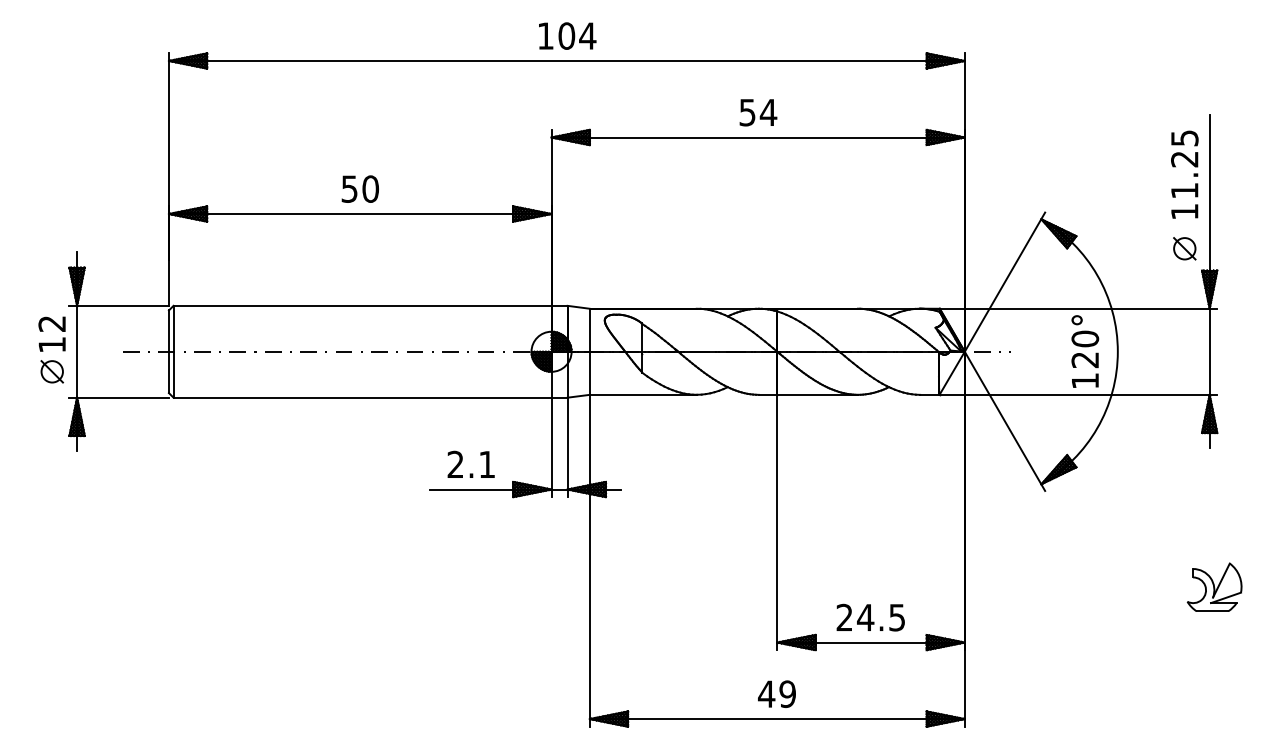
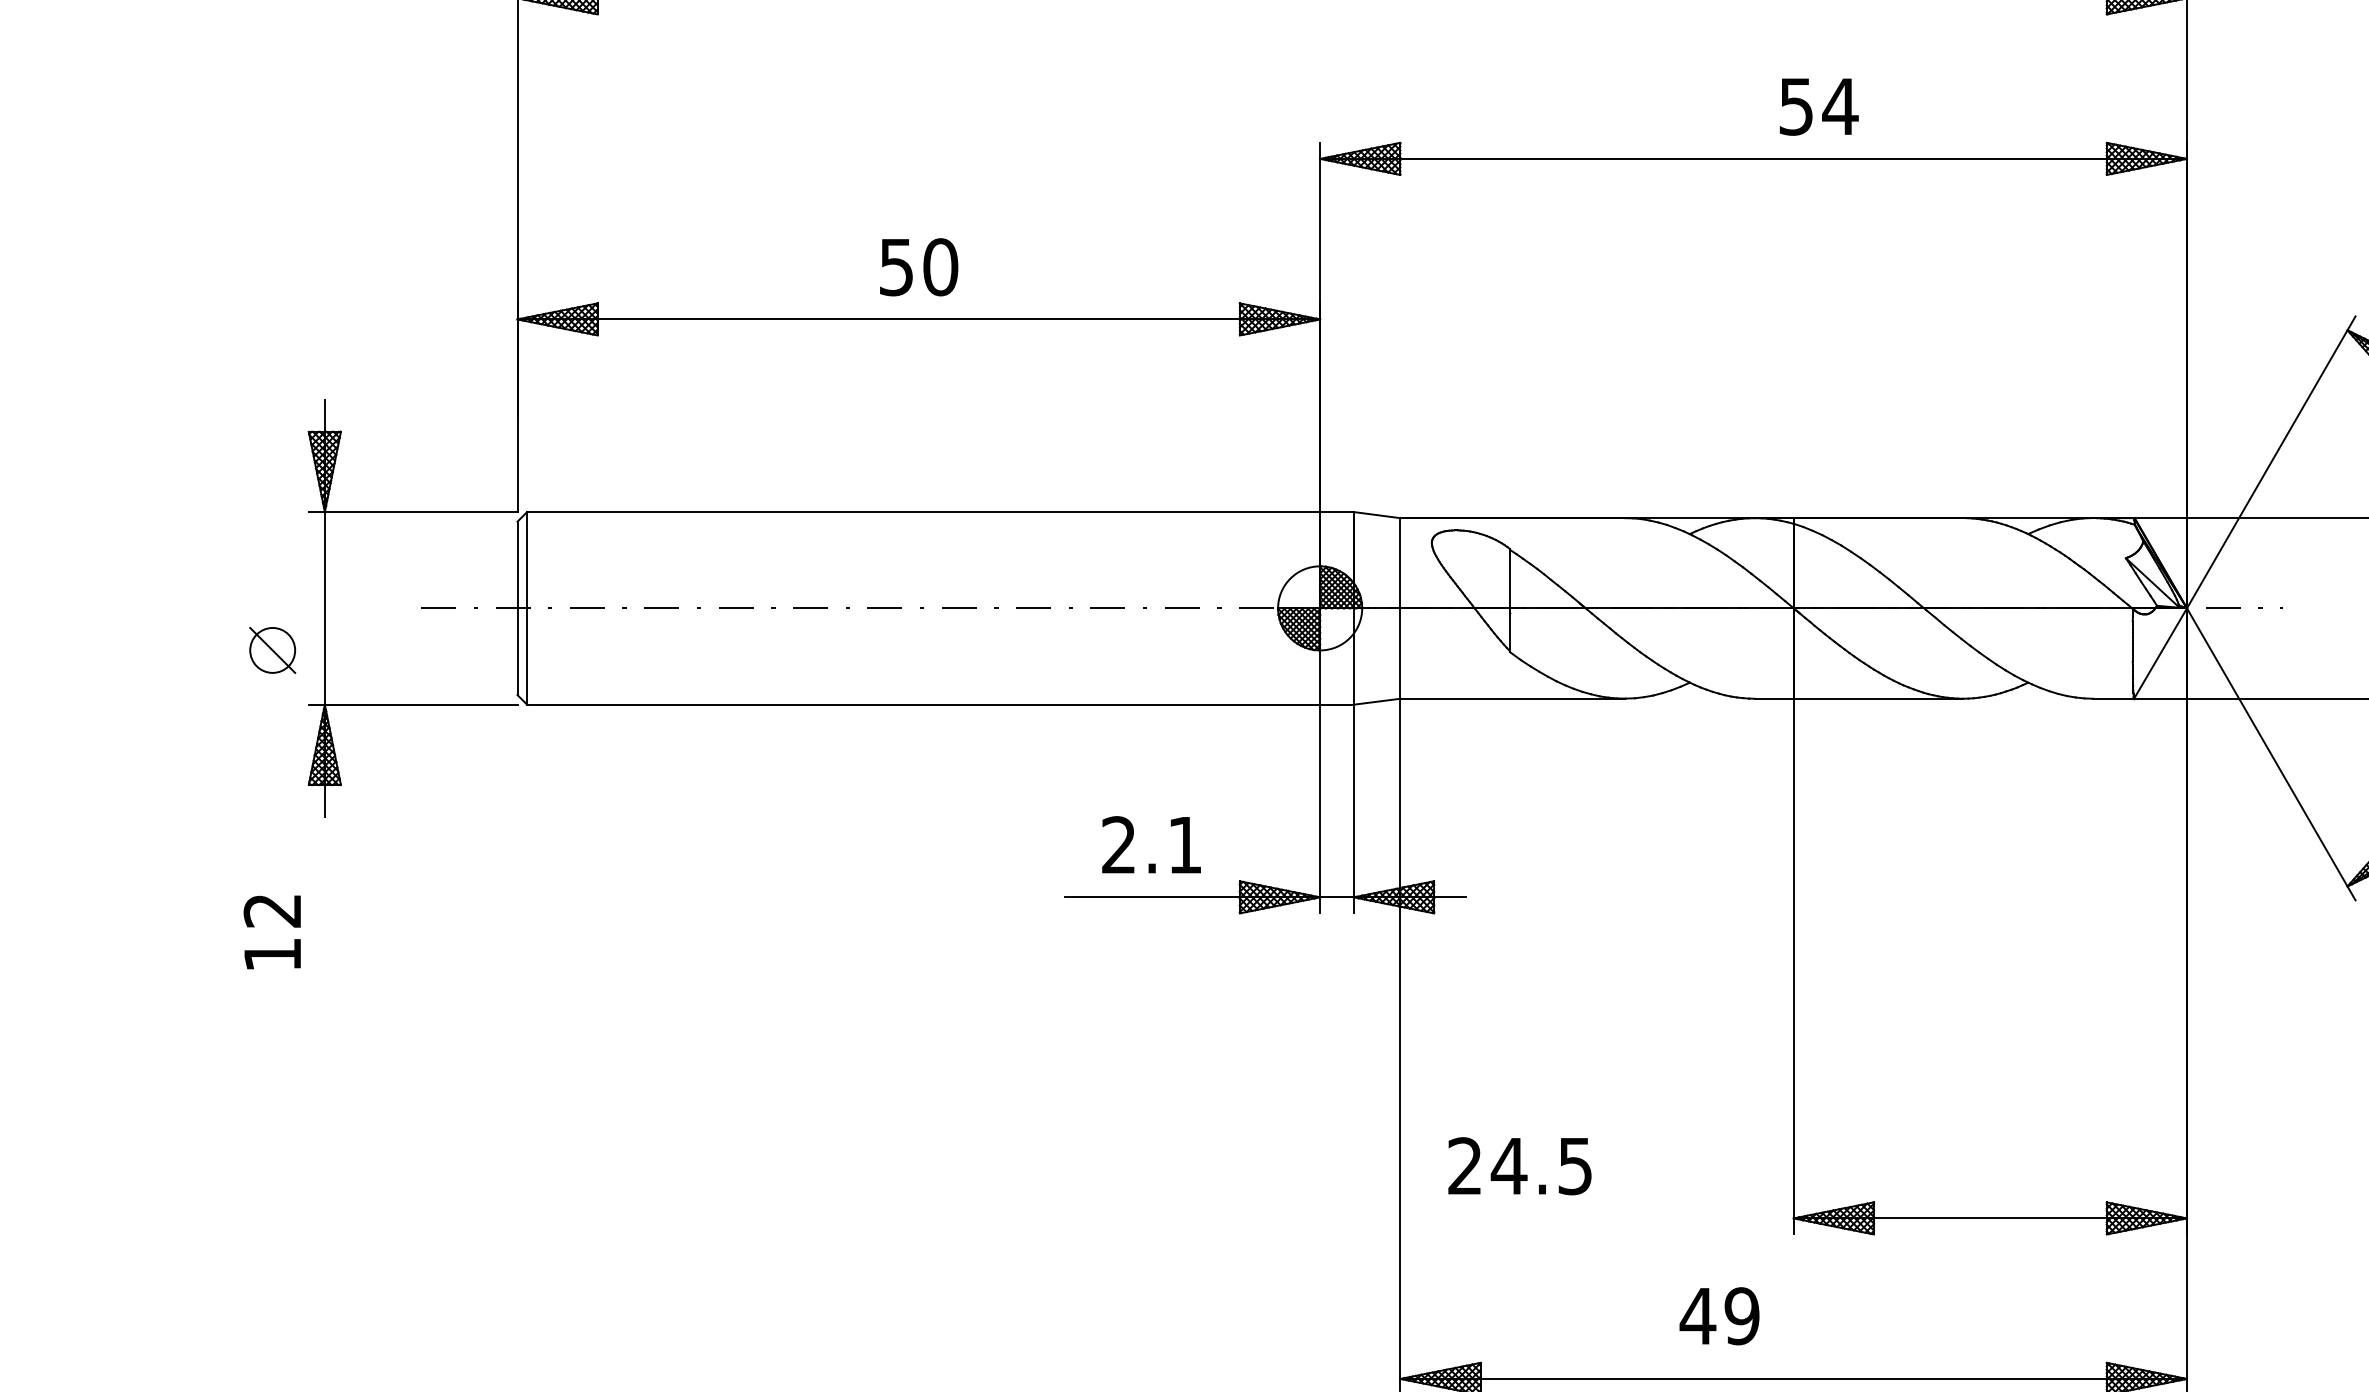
text: (758, 112) -> (1819, 106), moved
text: (51, 333) -> (271, 930), moved
text: (870, 617) -> (1519, 1165), moved
text: (776, 693) -> (1718, 1314), moved

